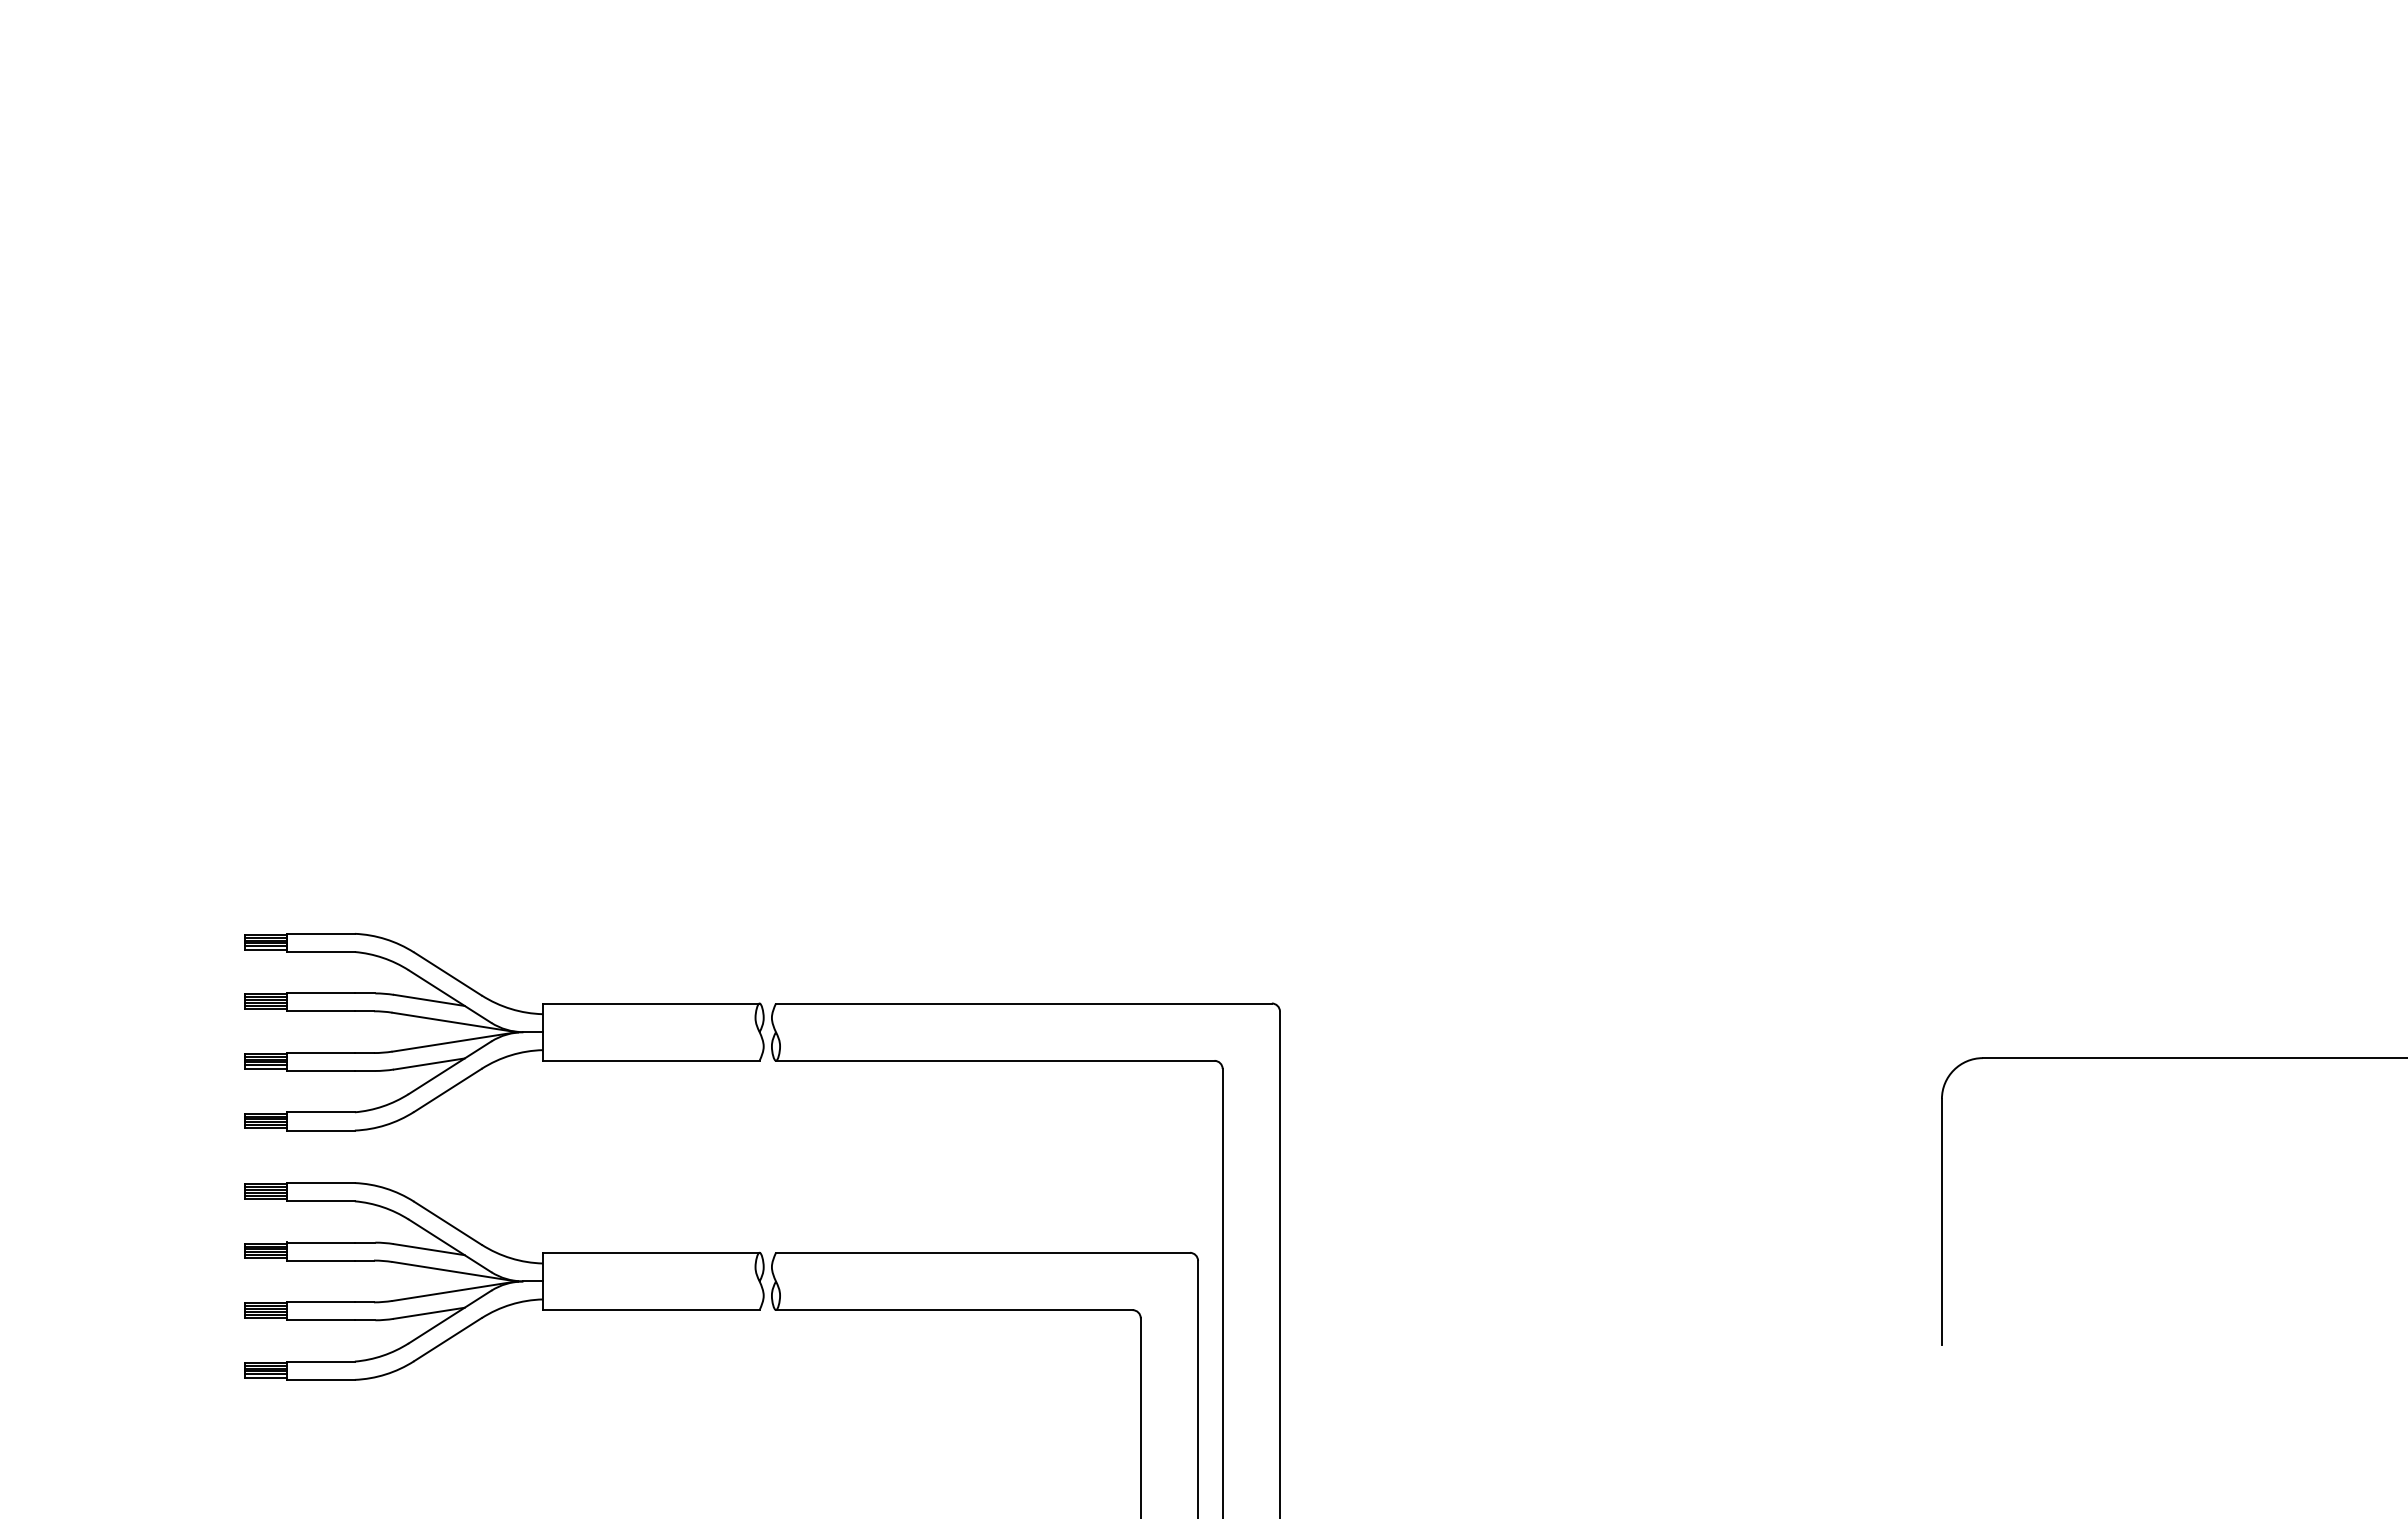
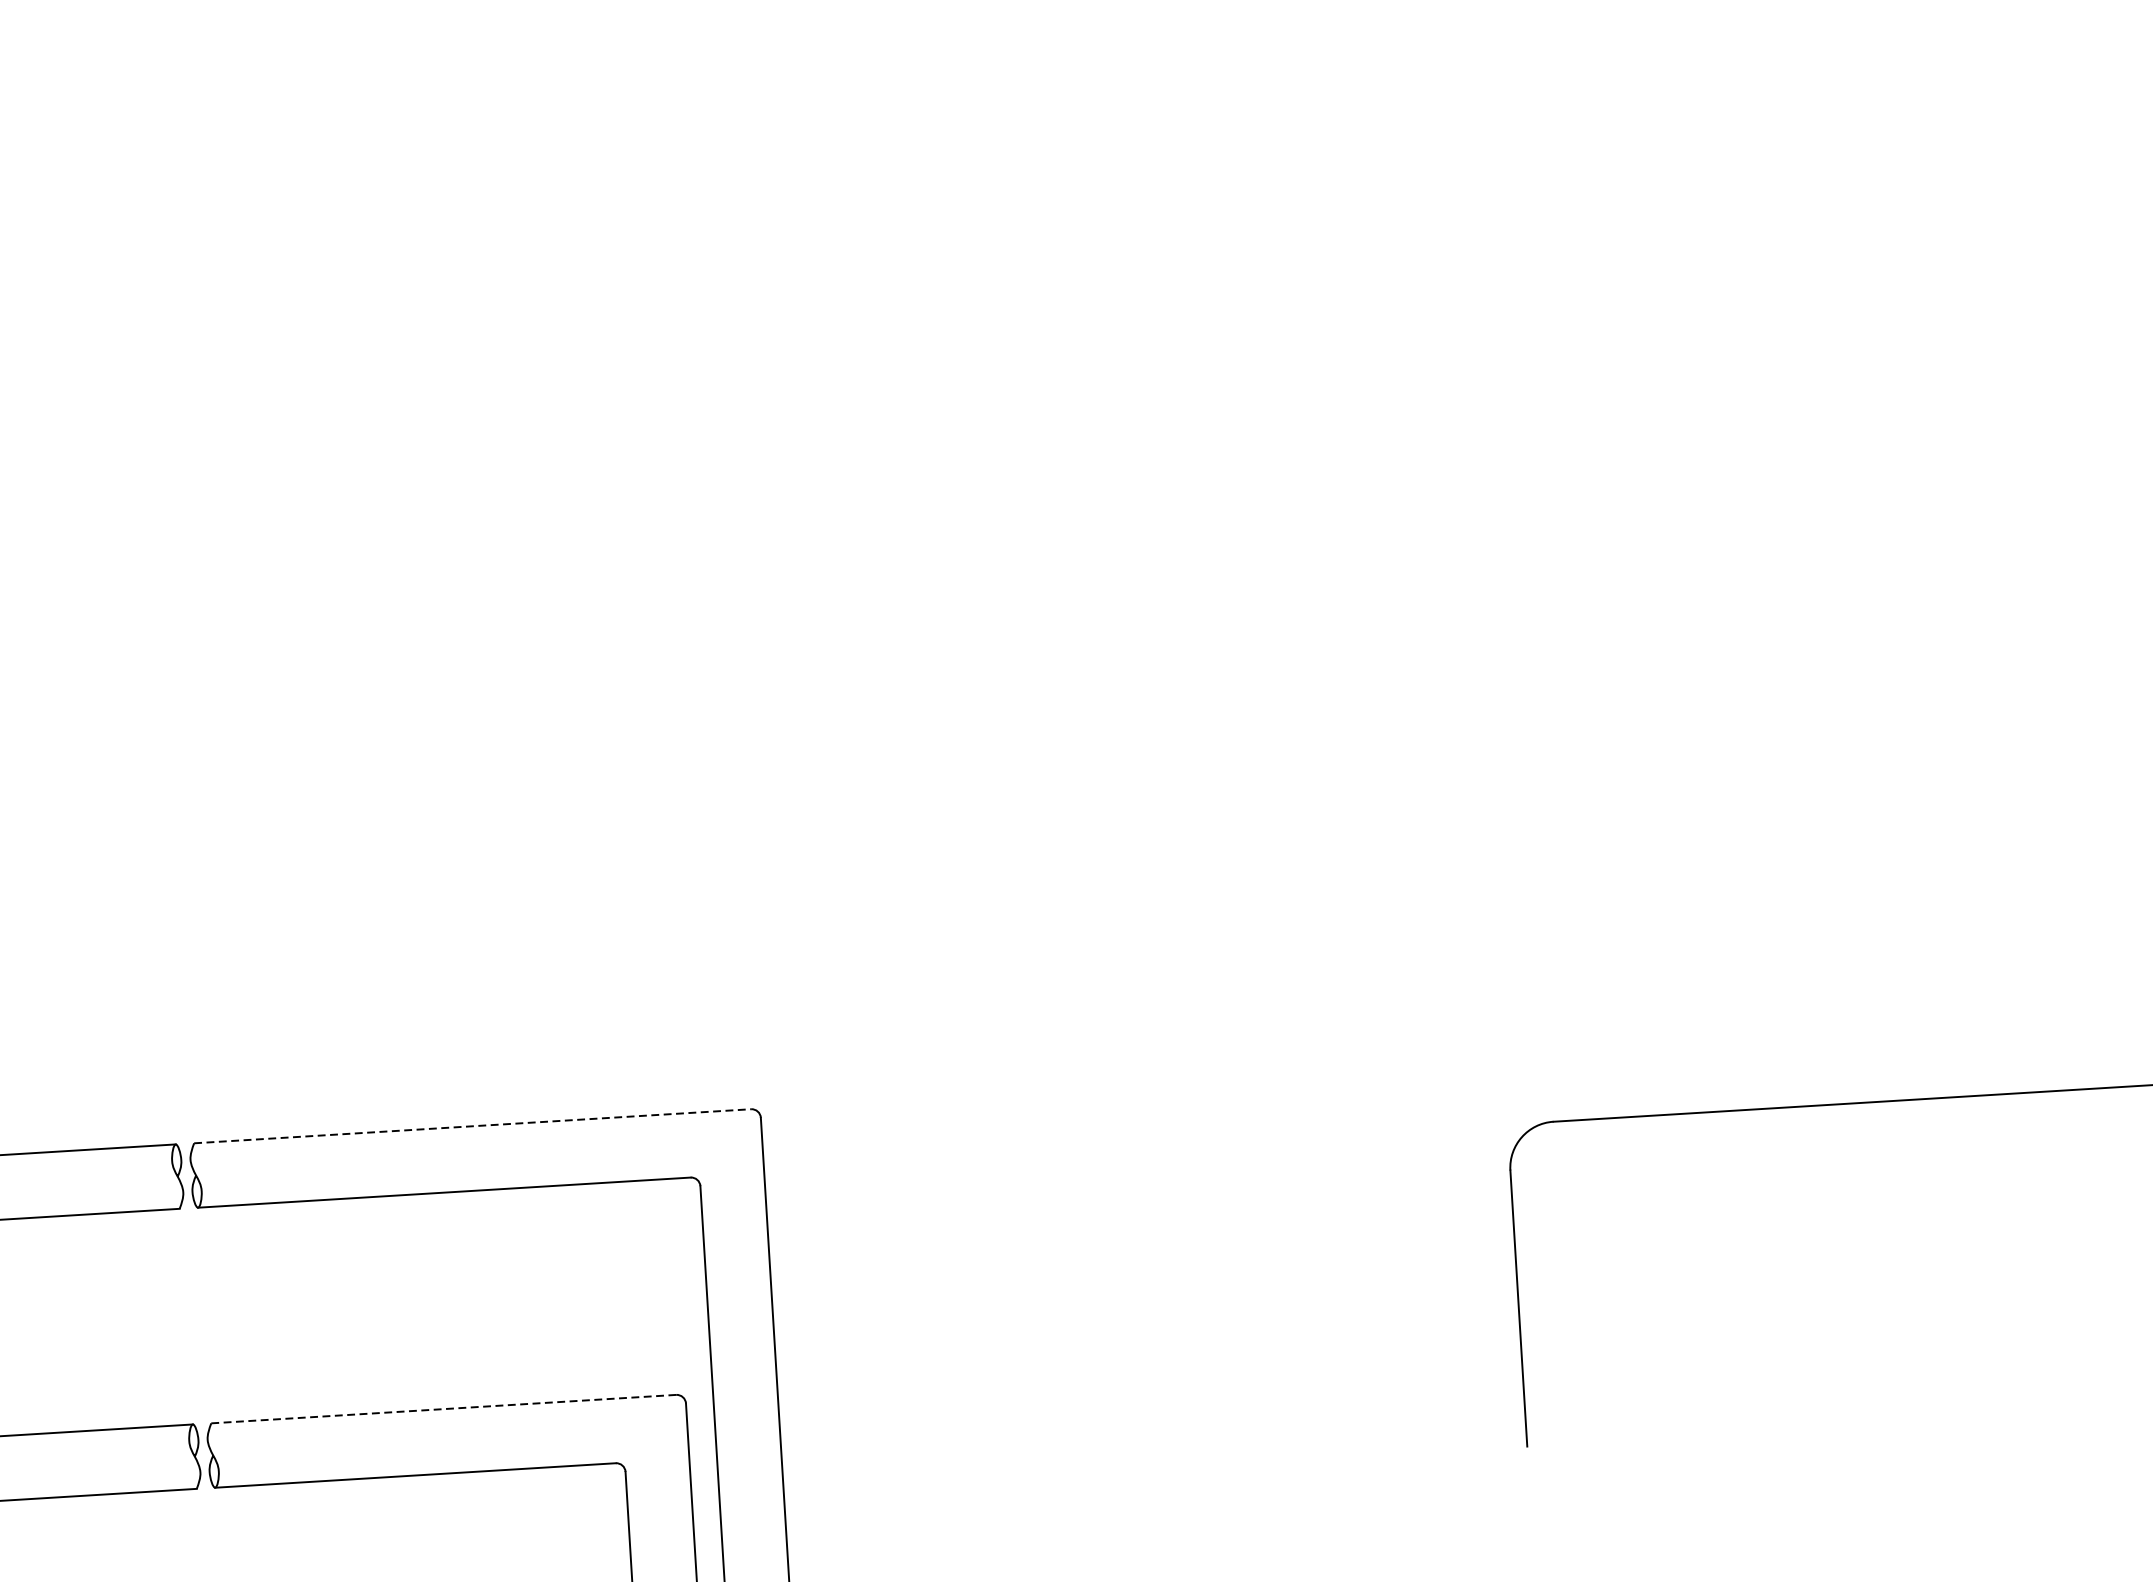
line: (1023, 1003) -> (472, 1126), solid -> dashed
line: (982, 1252) -> (443, 1408), solid -> dashed

